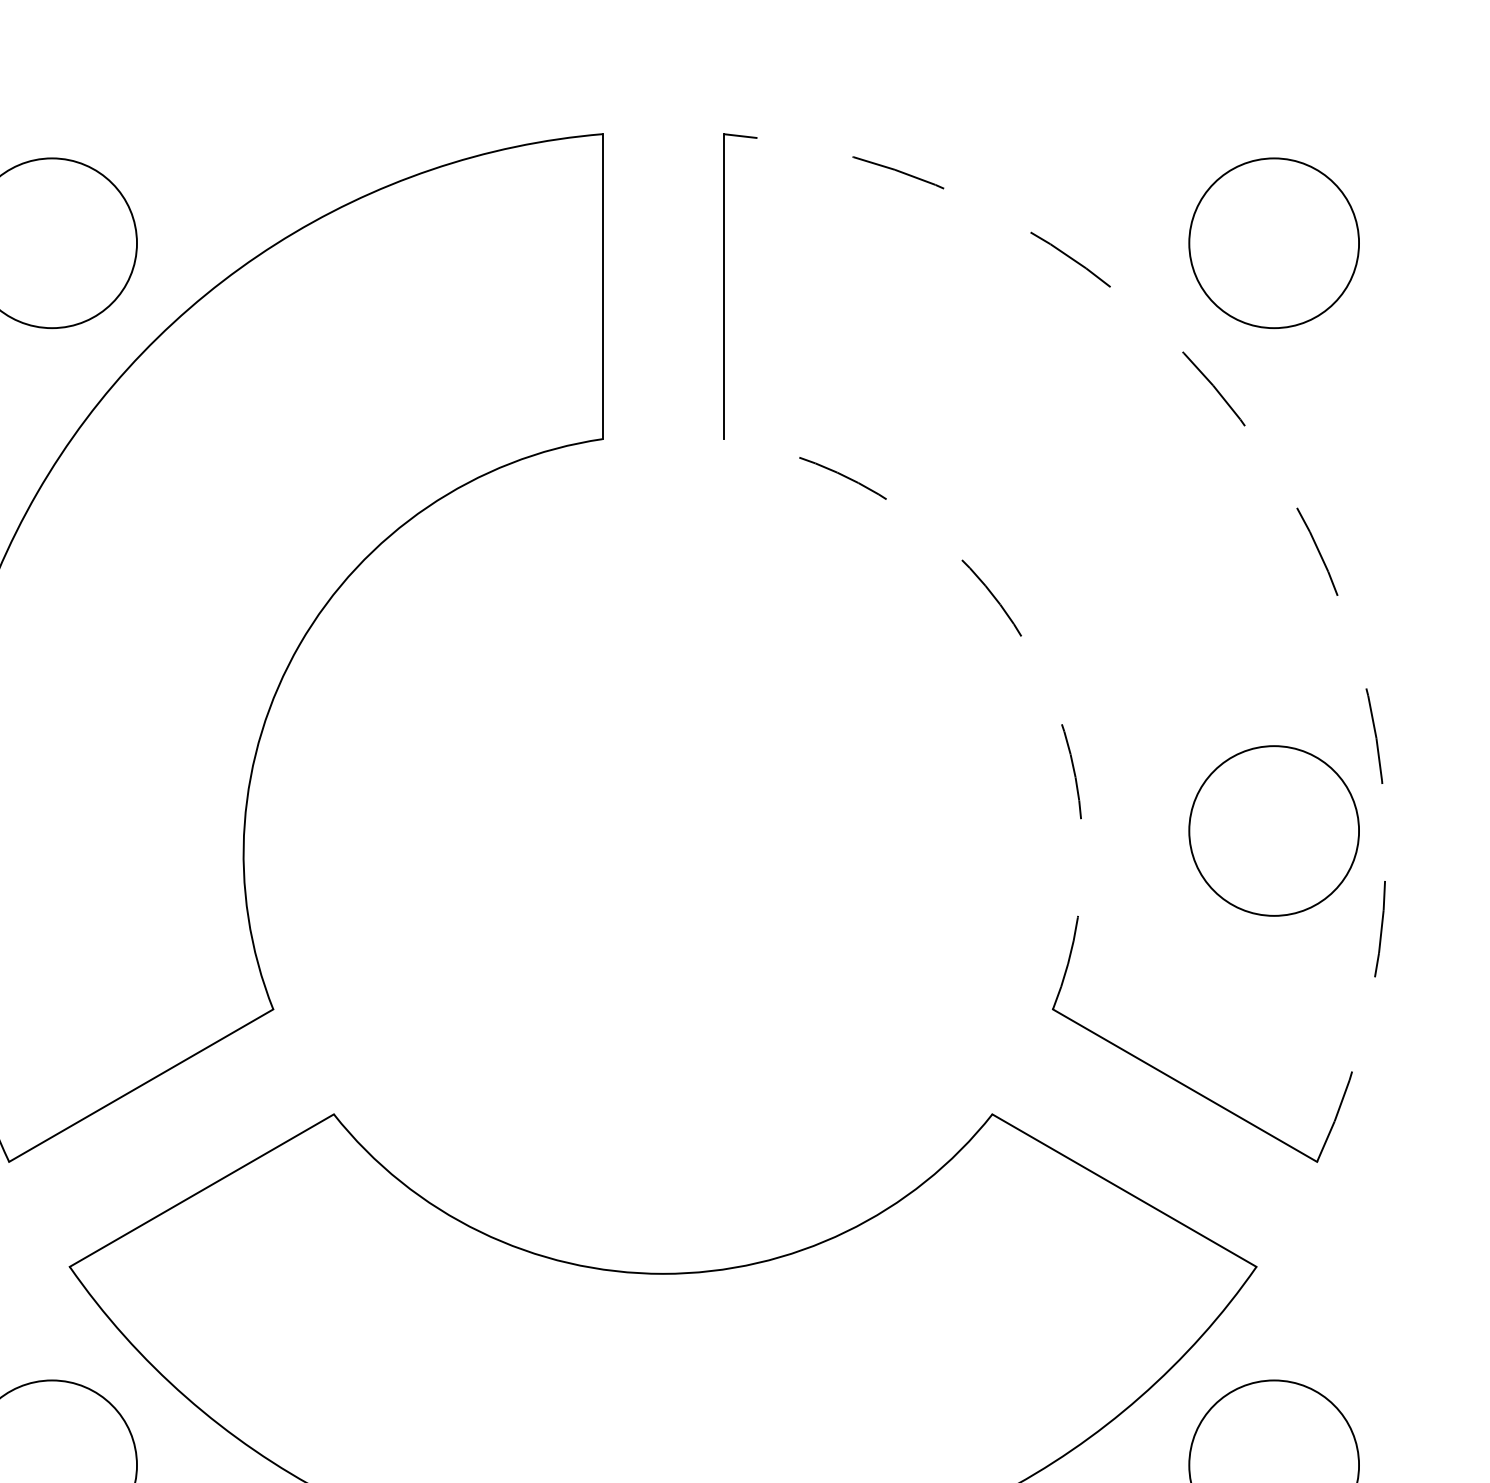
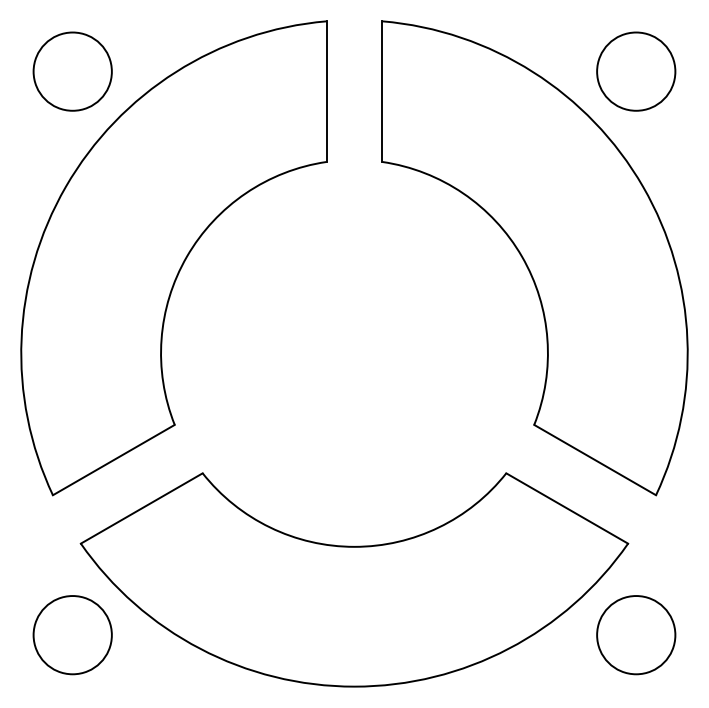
arc: (1289, 492) -> (643, 186), dashed -> solid
arc: (1027, 644) -> (522, 256), dashed -> solid
circle: (1274, 830) -> (636, 342), removed

